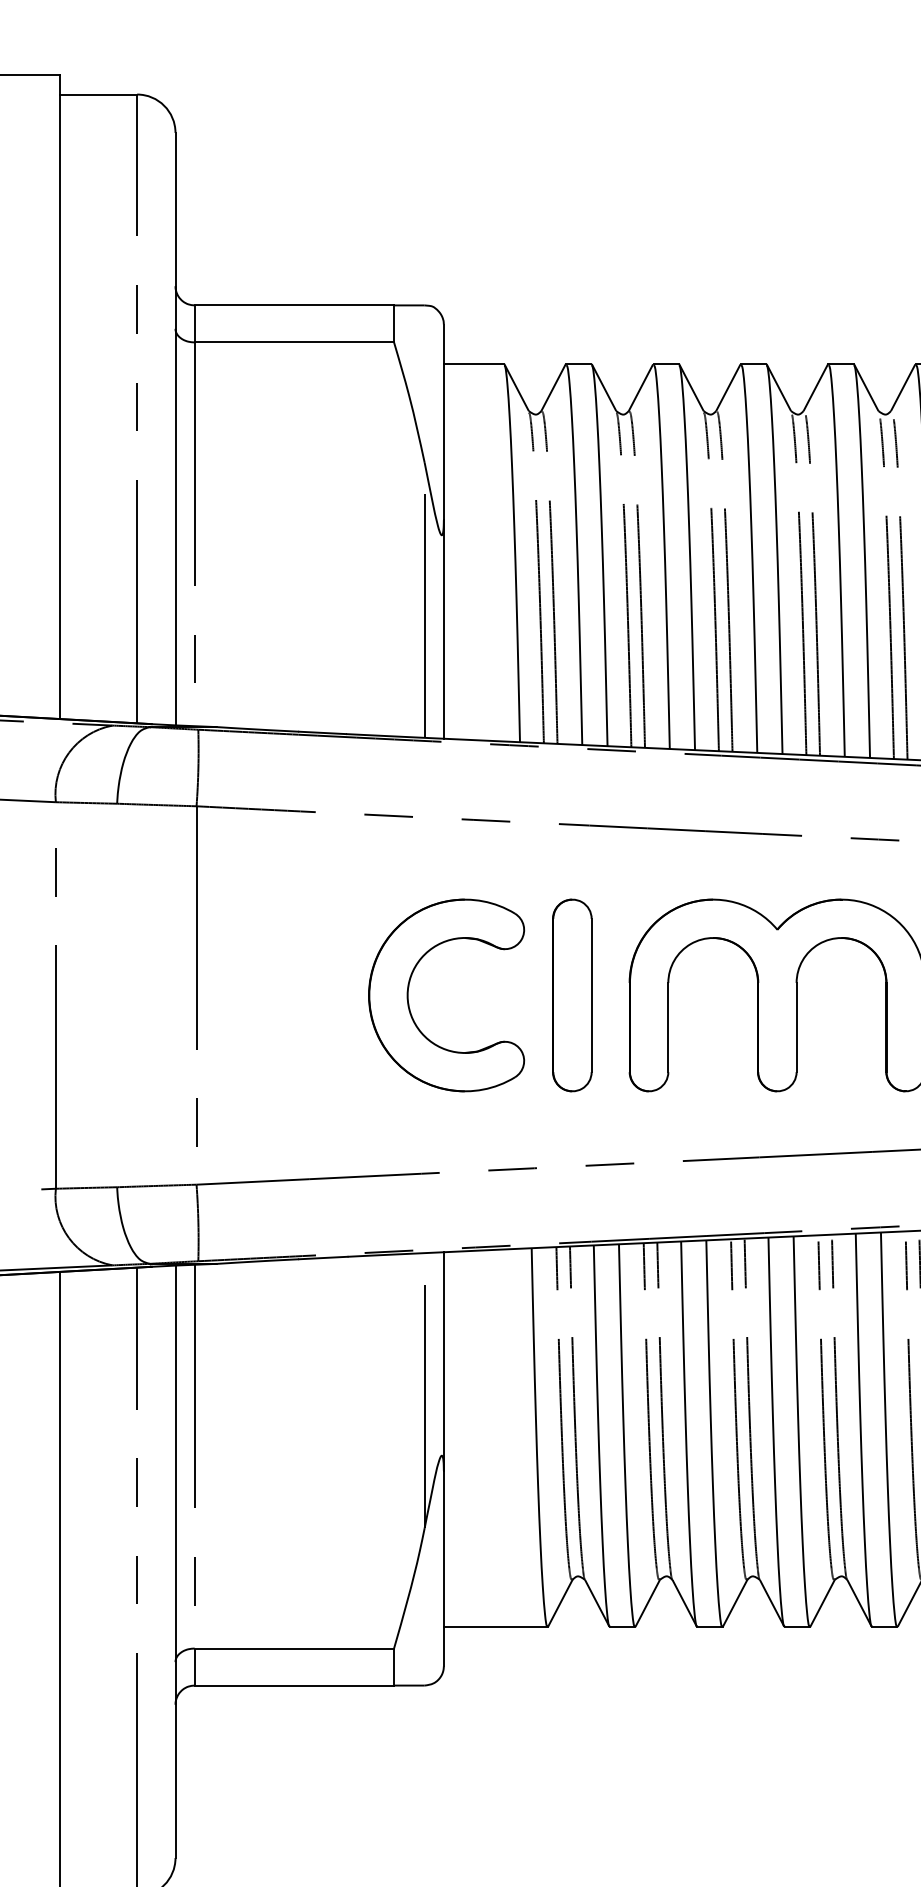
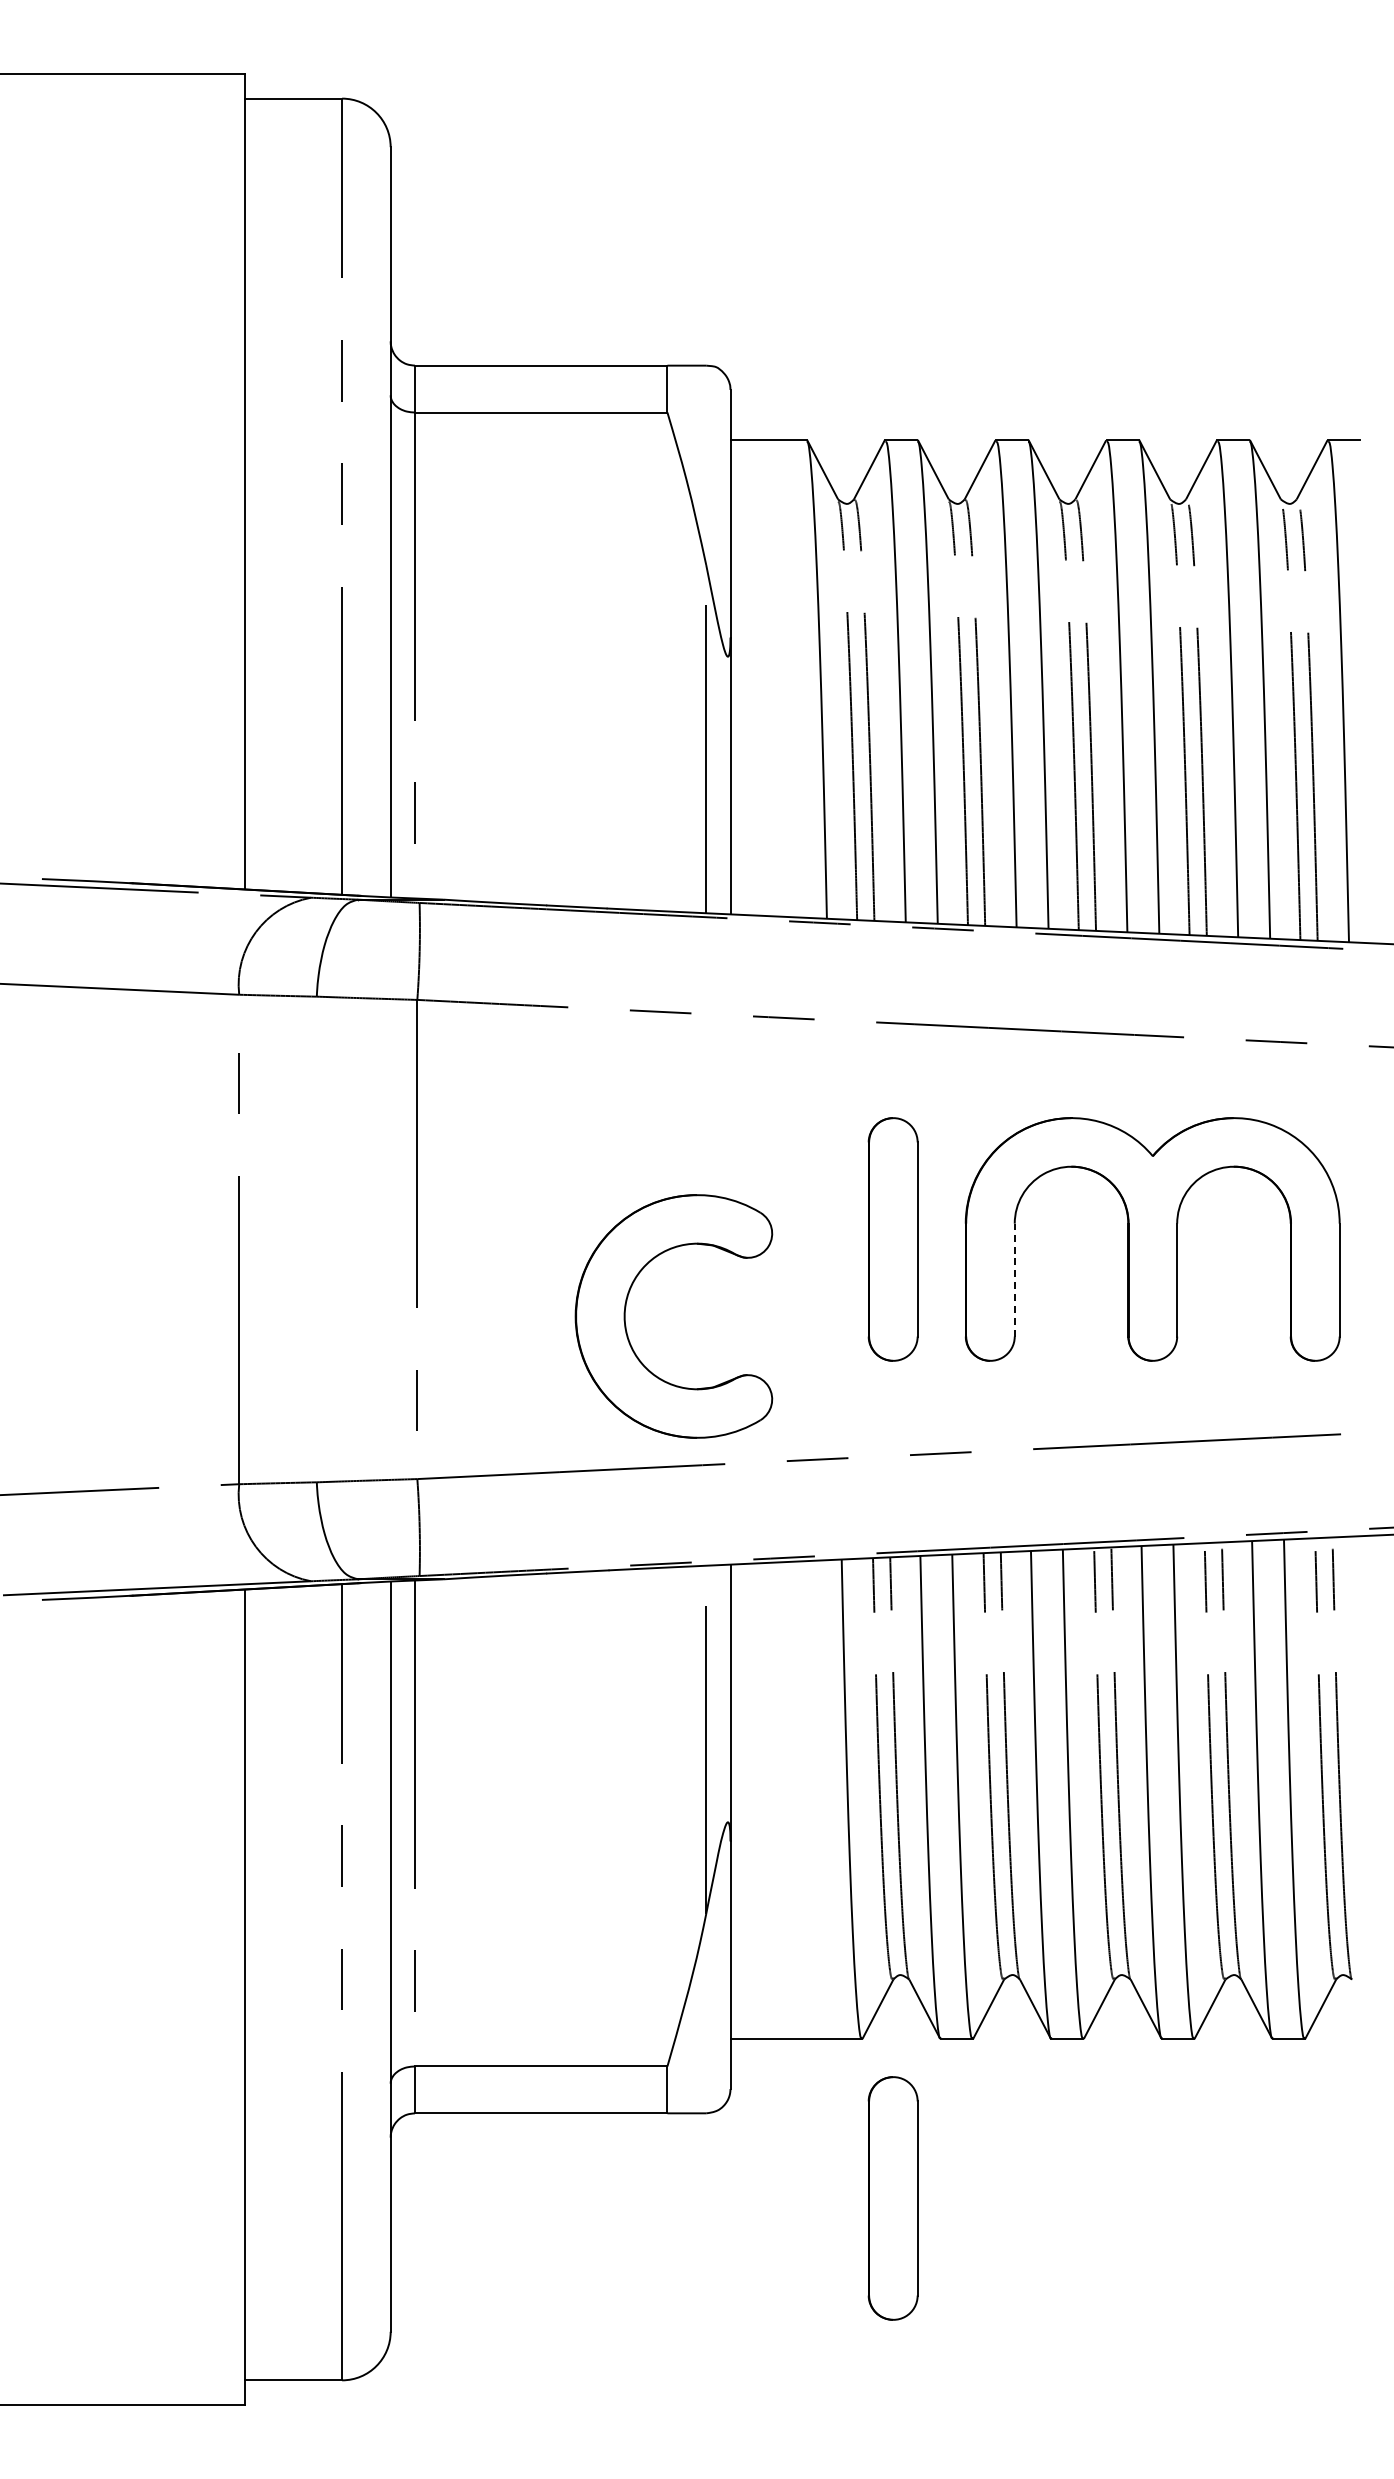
part: (409, 988) -> (626, 1307), moved
line: (668, 1027) -> (1014, 1279), solid -> dashed
part: (571, 1752) -> (892, 2198), added

